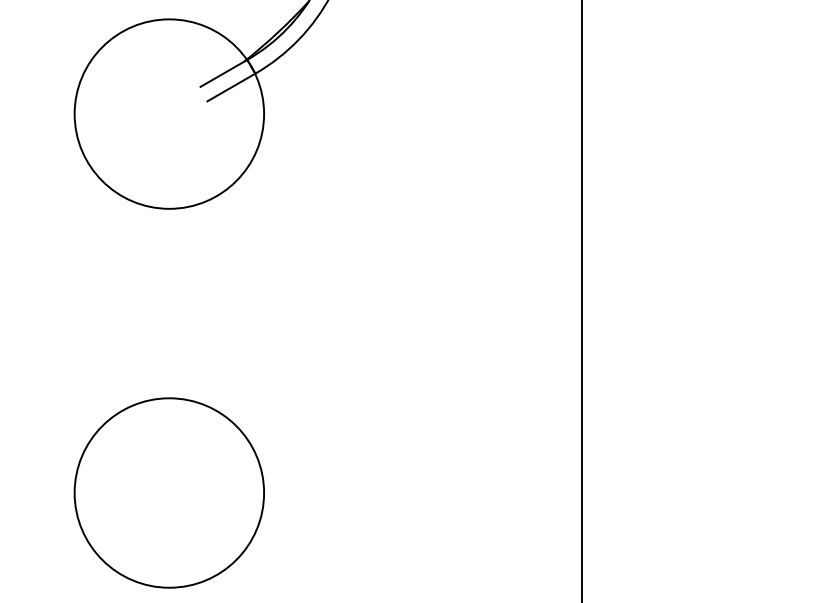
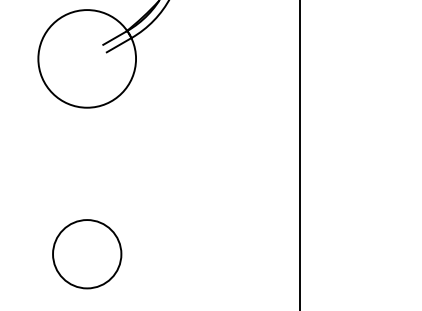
circle: (169, 493) -> (87, 254), size x0.7

